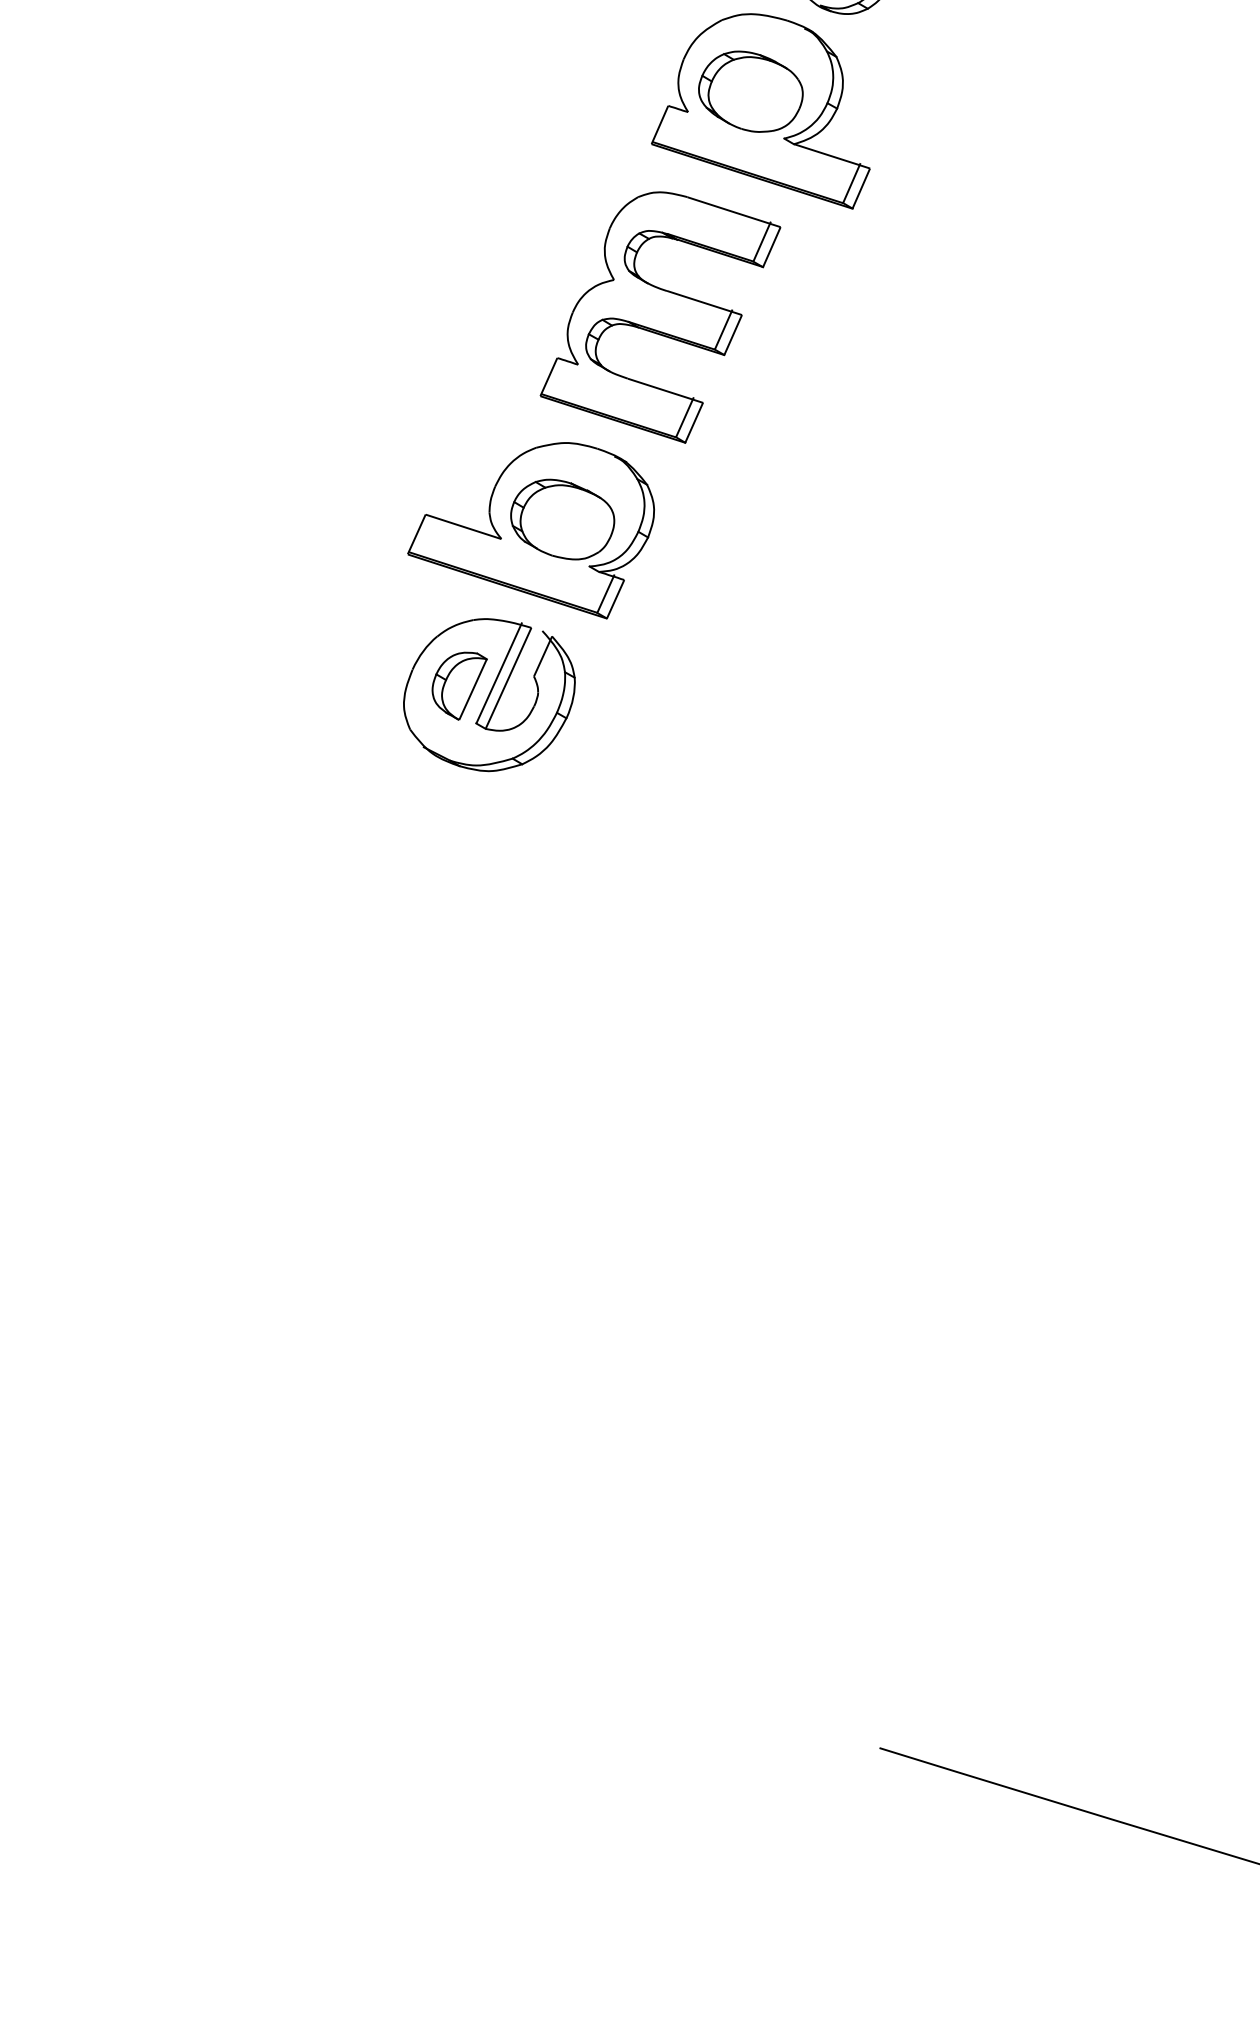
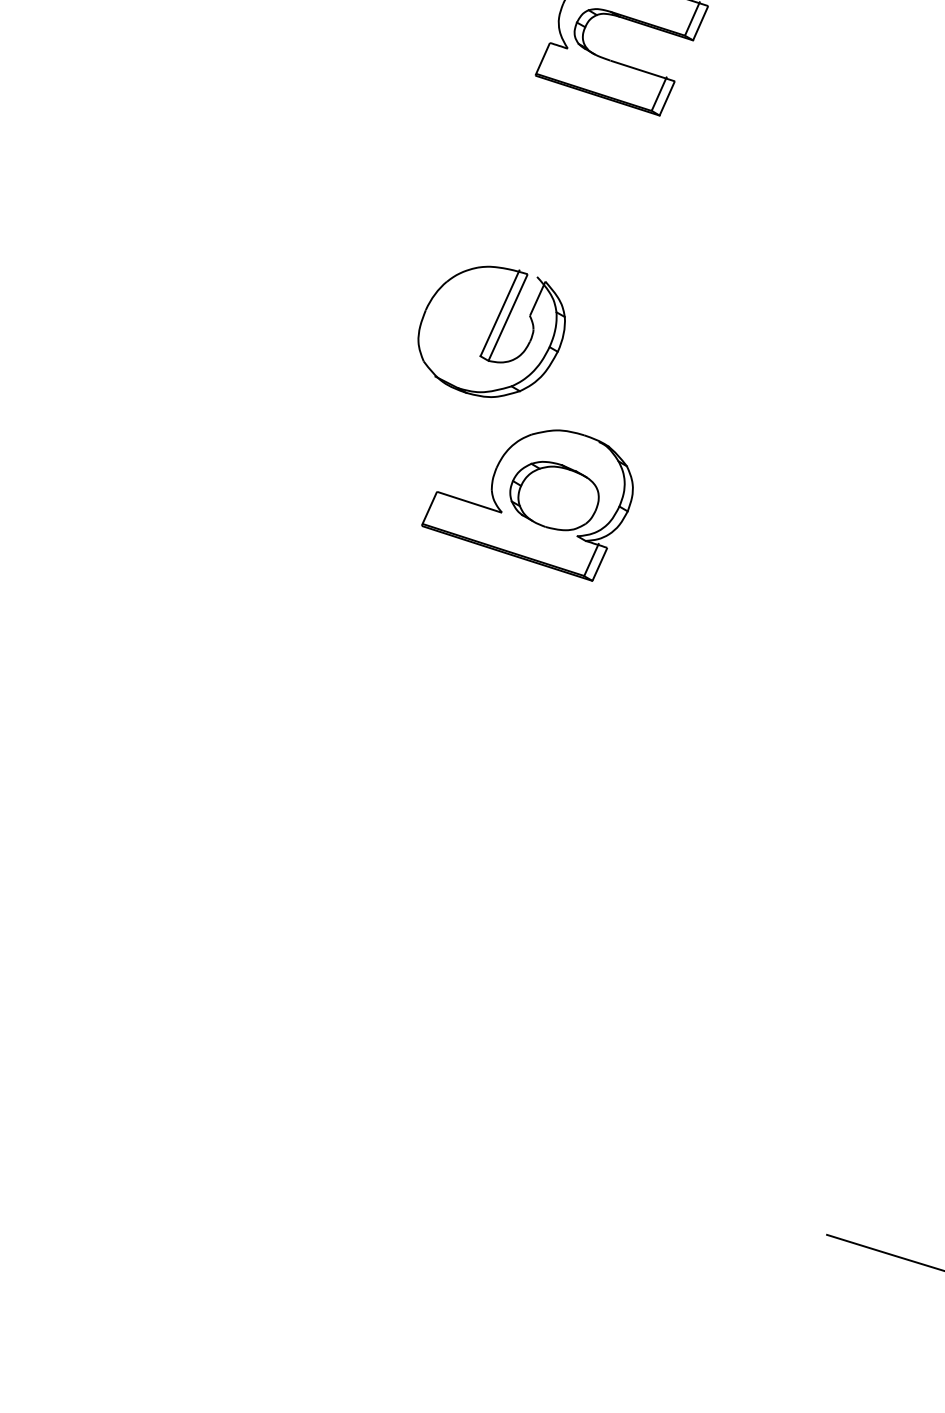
part: (530, 530) -> (526, 505), moved
part: (459, 685) -> (466, 323), removed

